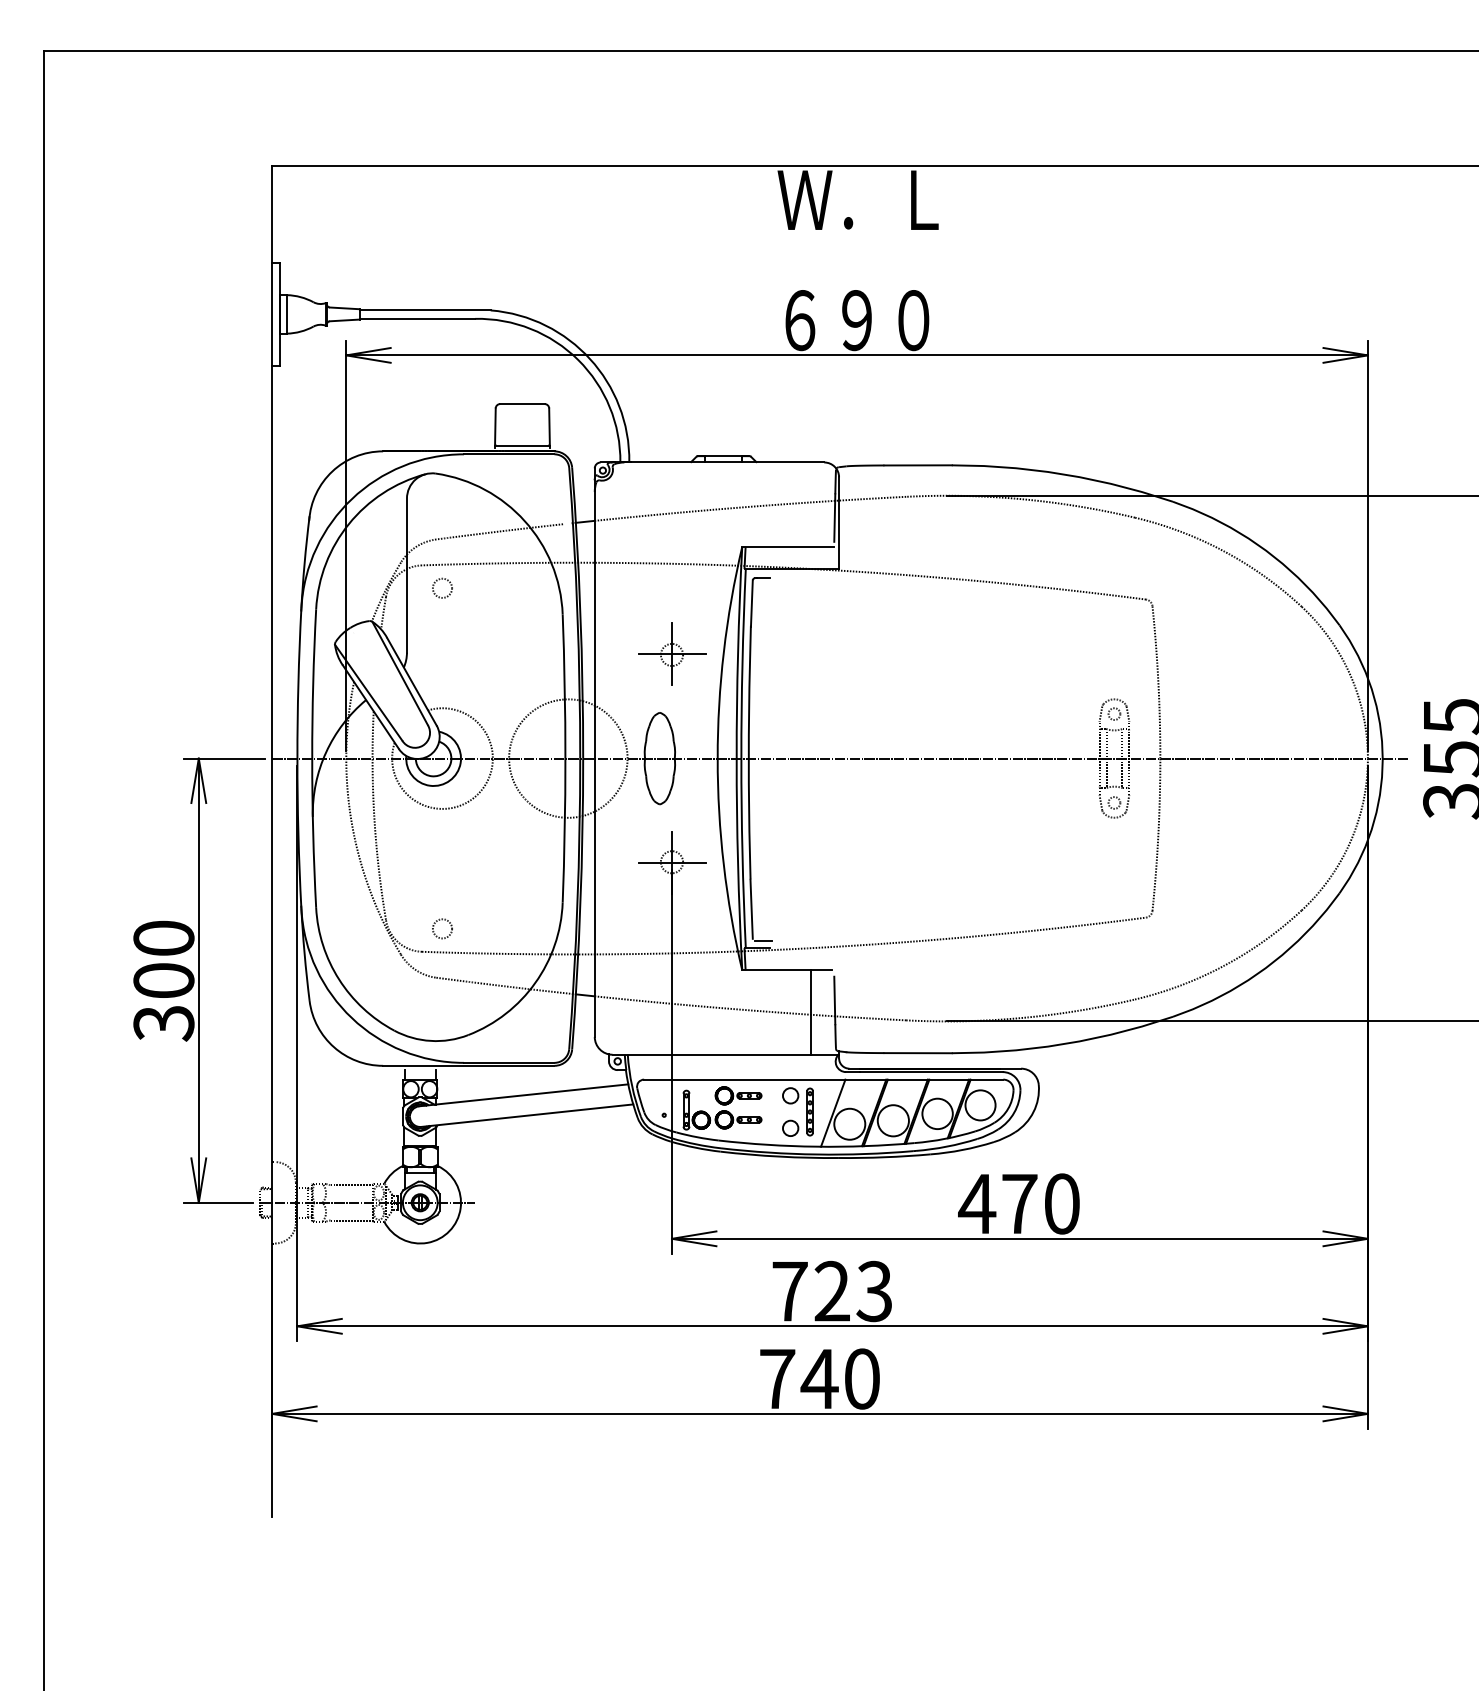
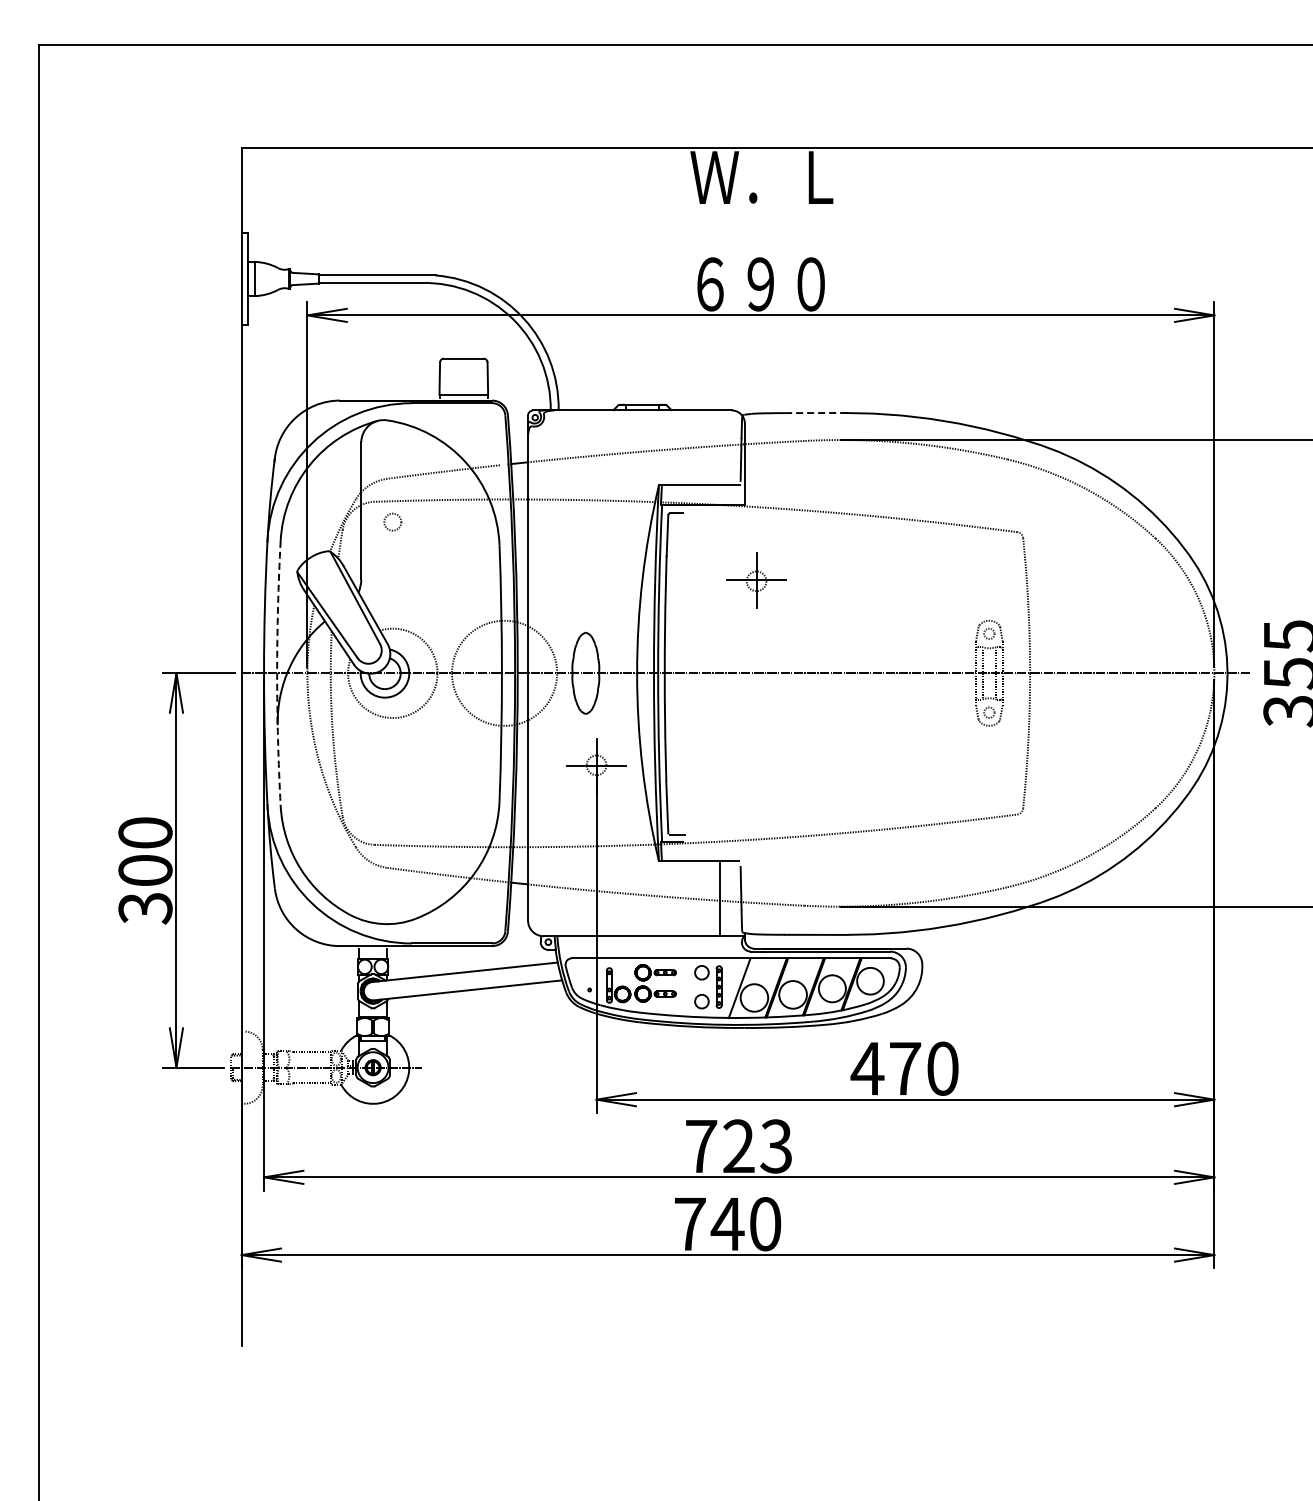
line: (918, 465) -> (815, 413), solid -> dashed
part: (671, 654) -> (756, 580), moved
arc: (312, 758) -> (277, 673), solid -> dashed
circle: (442, 928) -> (392, 824), removed

